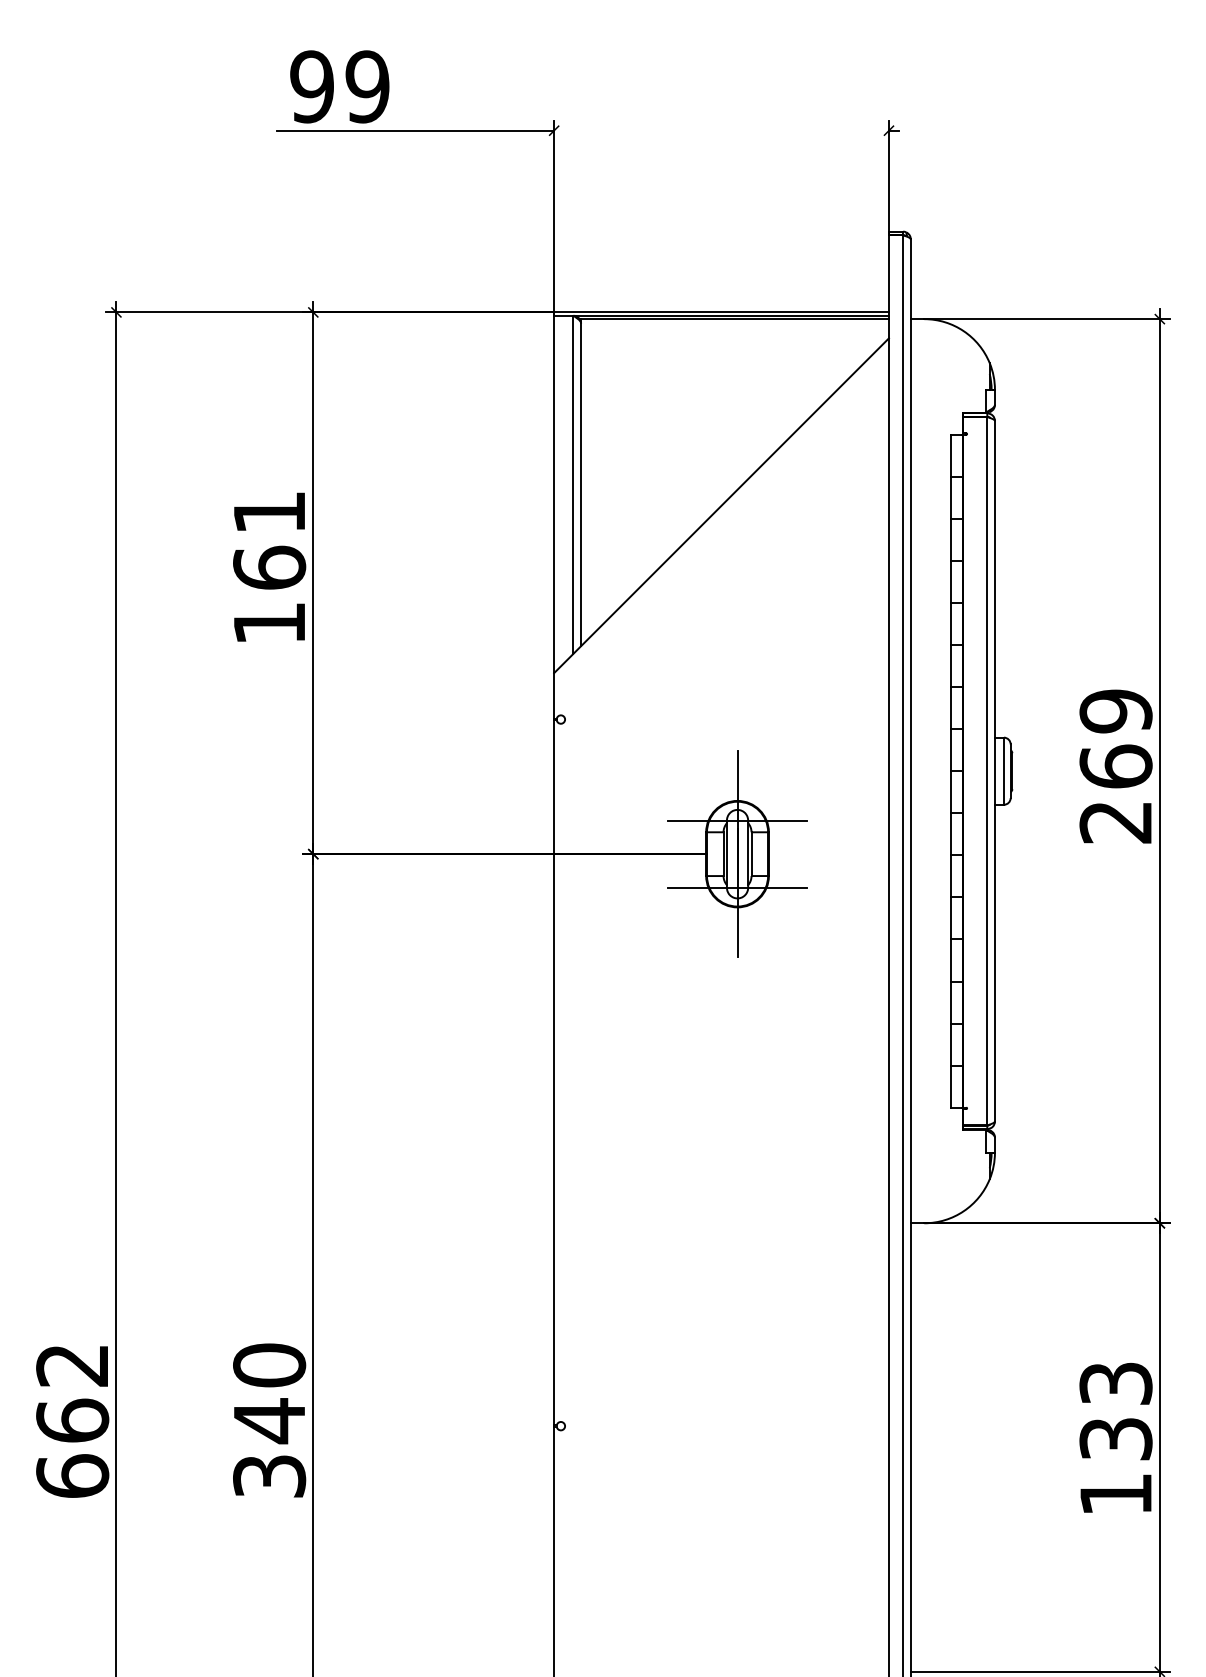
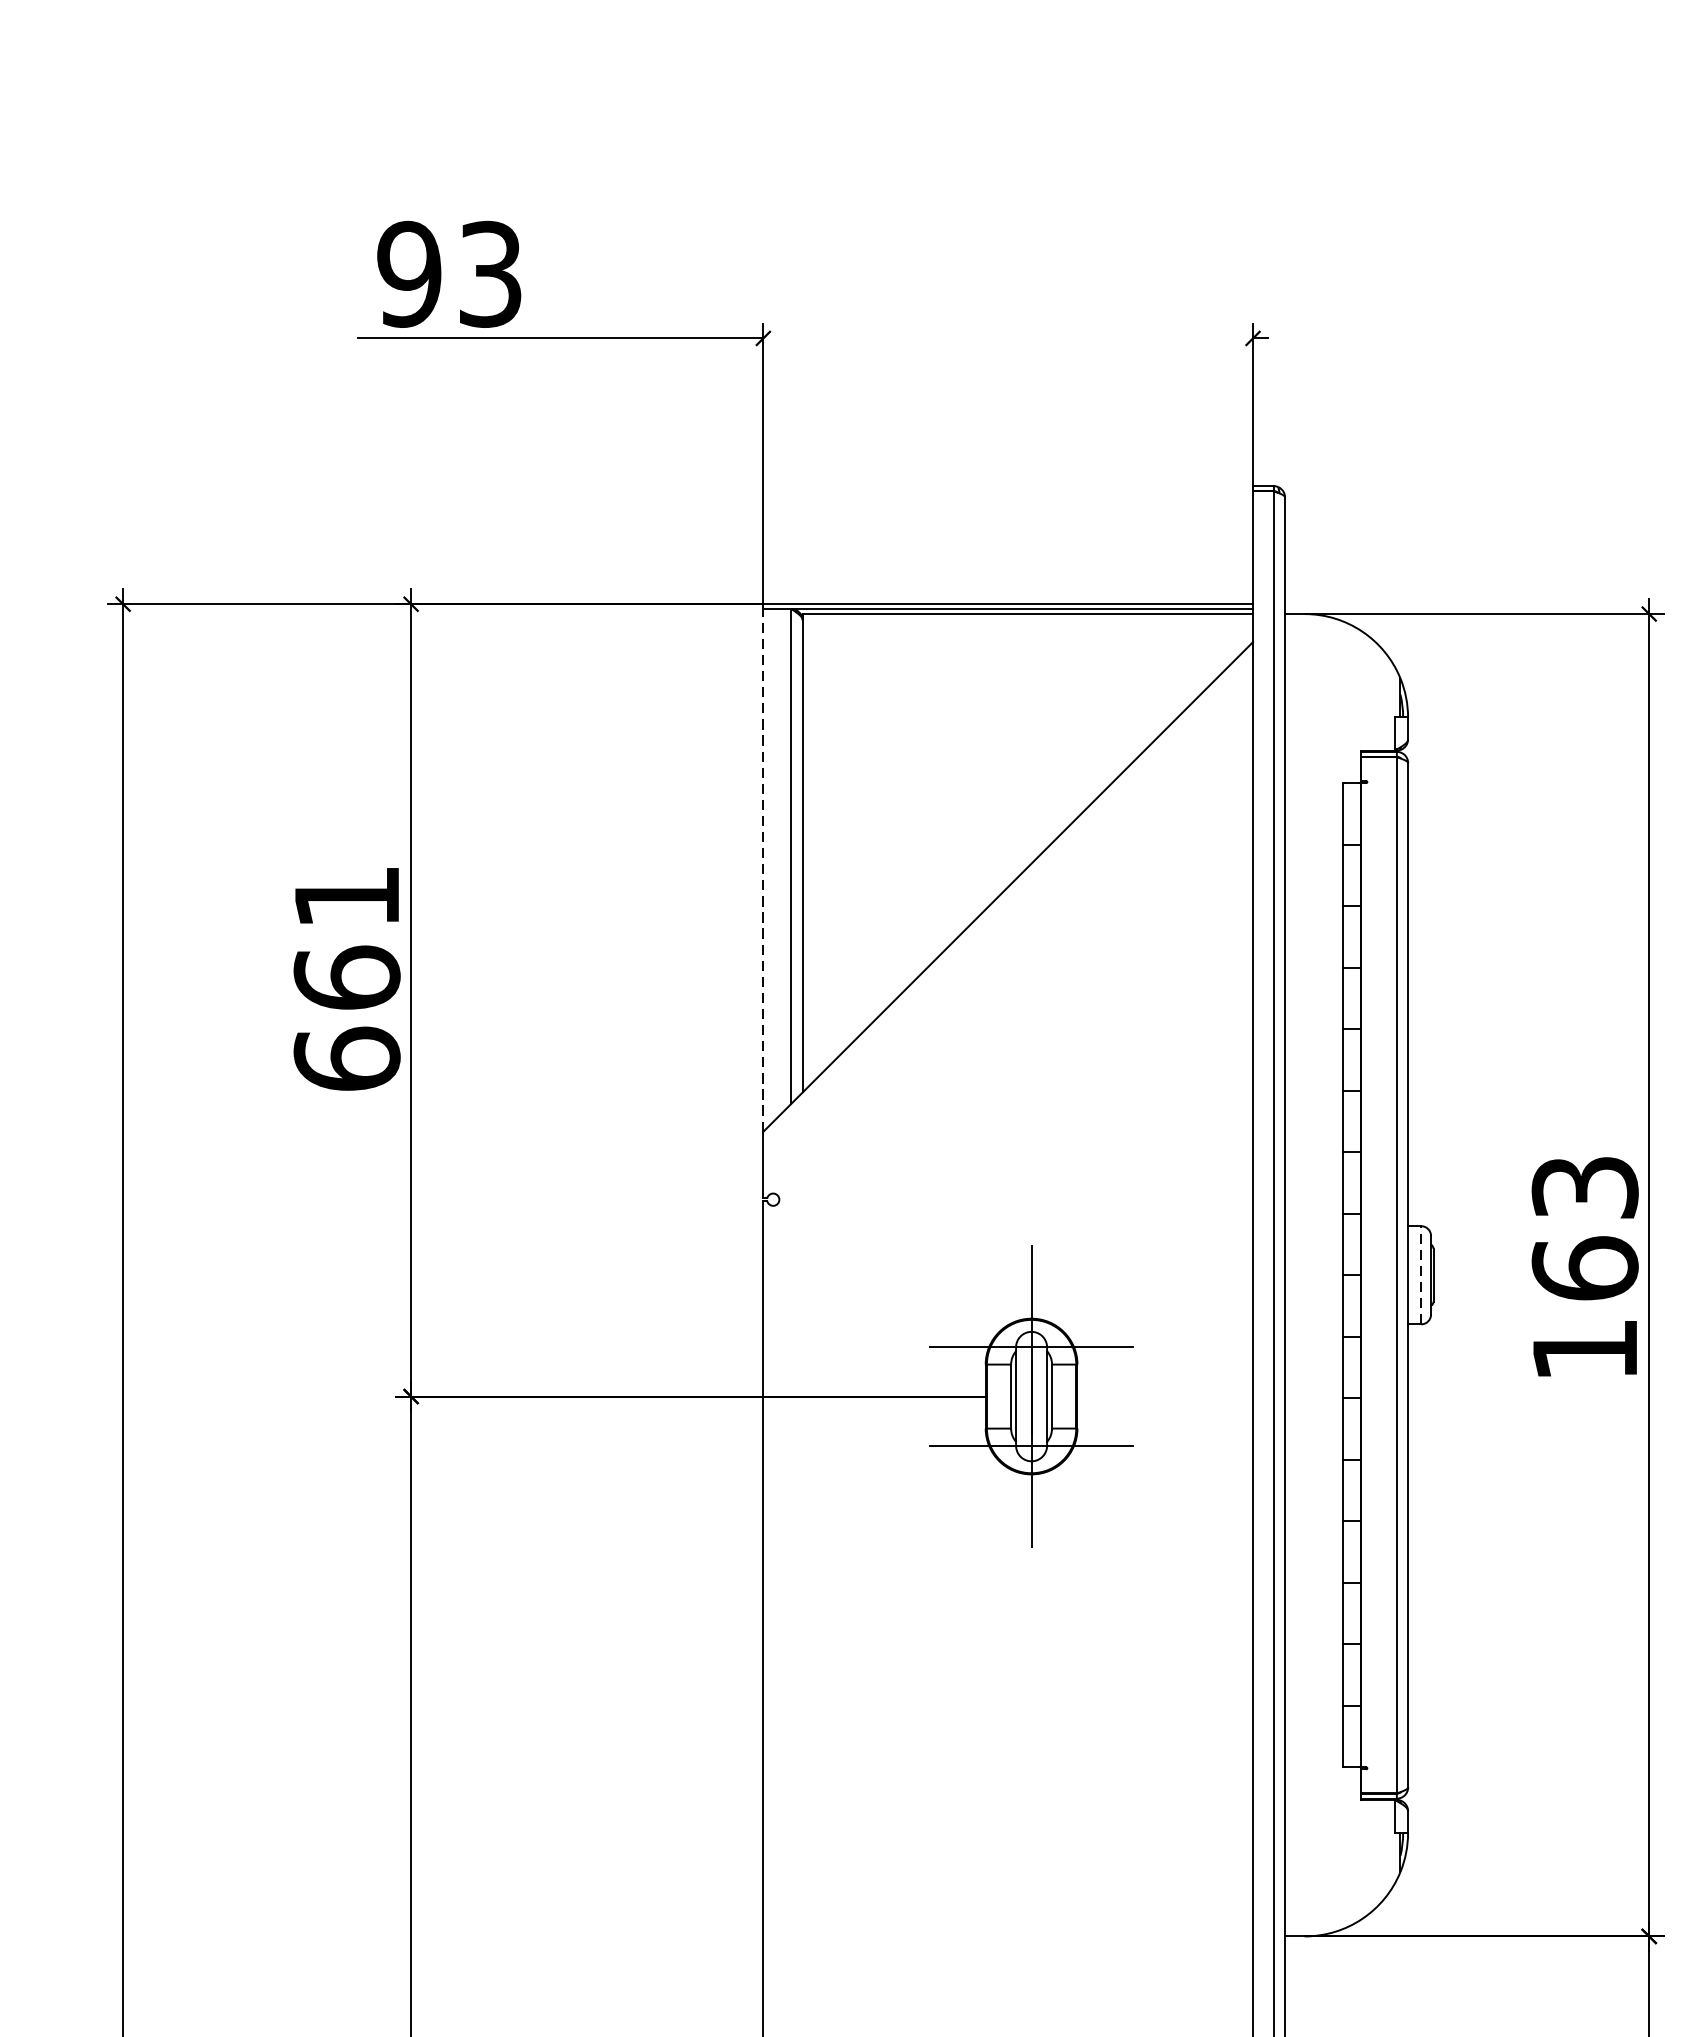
text: (367, 86) -> (490, 273), 99 -> 93
line: (554, 494) -> (763, 870), solid -> dashed
text: (269, 623) -> (347, 1059), 161 -> 661
text: (1115, 766) -> (1584, 1268), 269 -> 163
line: (1003, 771) -> (1420, 1275), solid -> dashed

